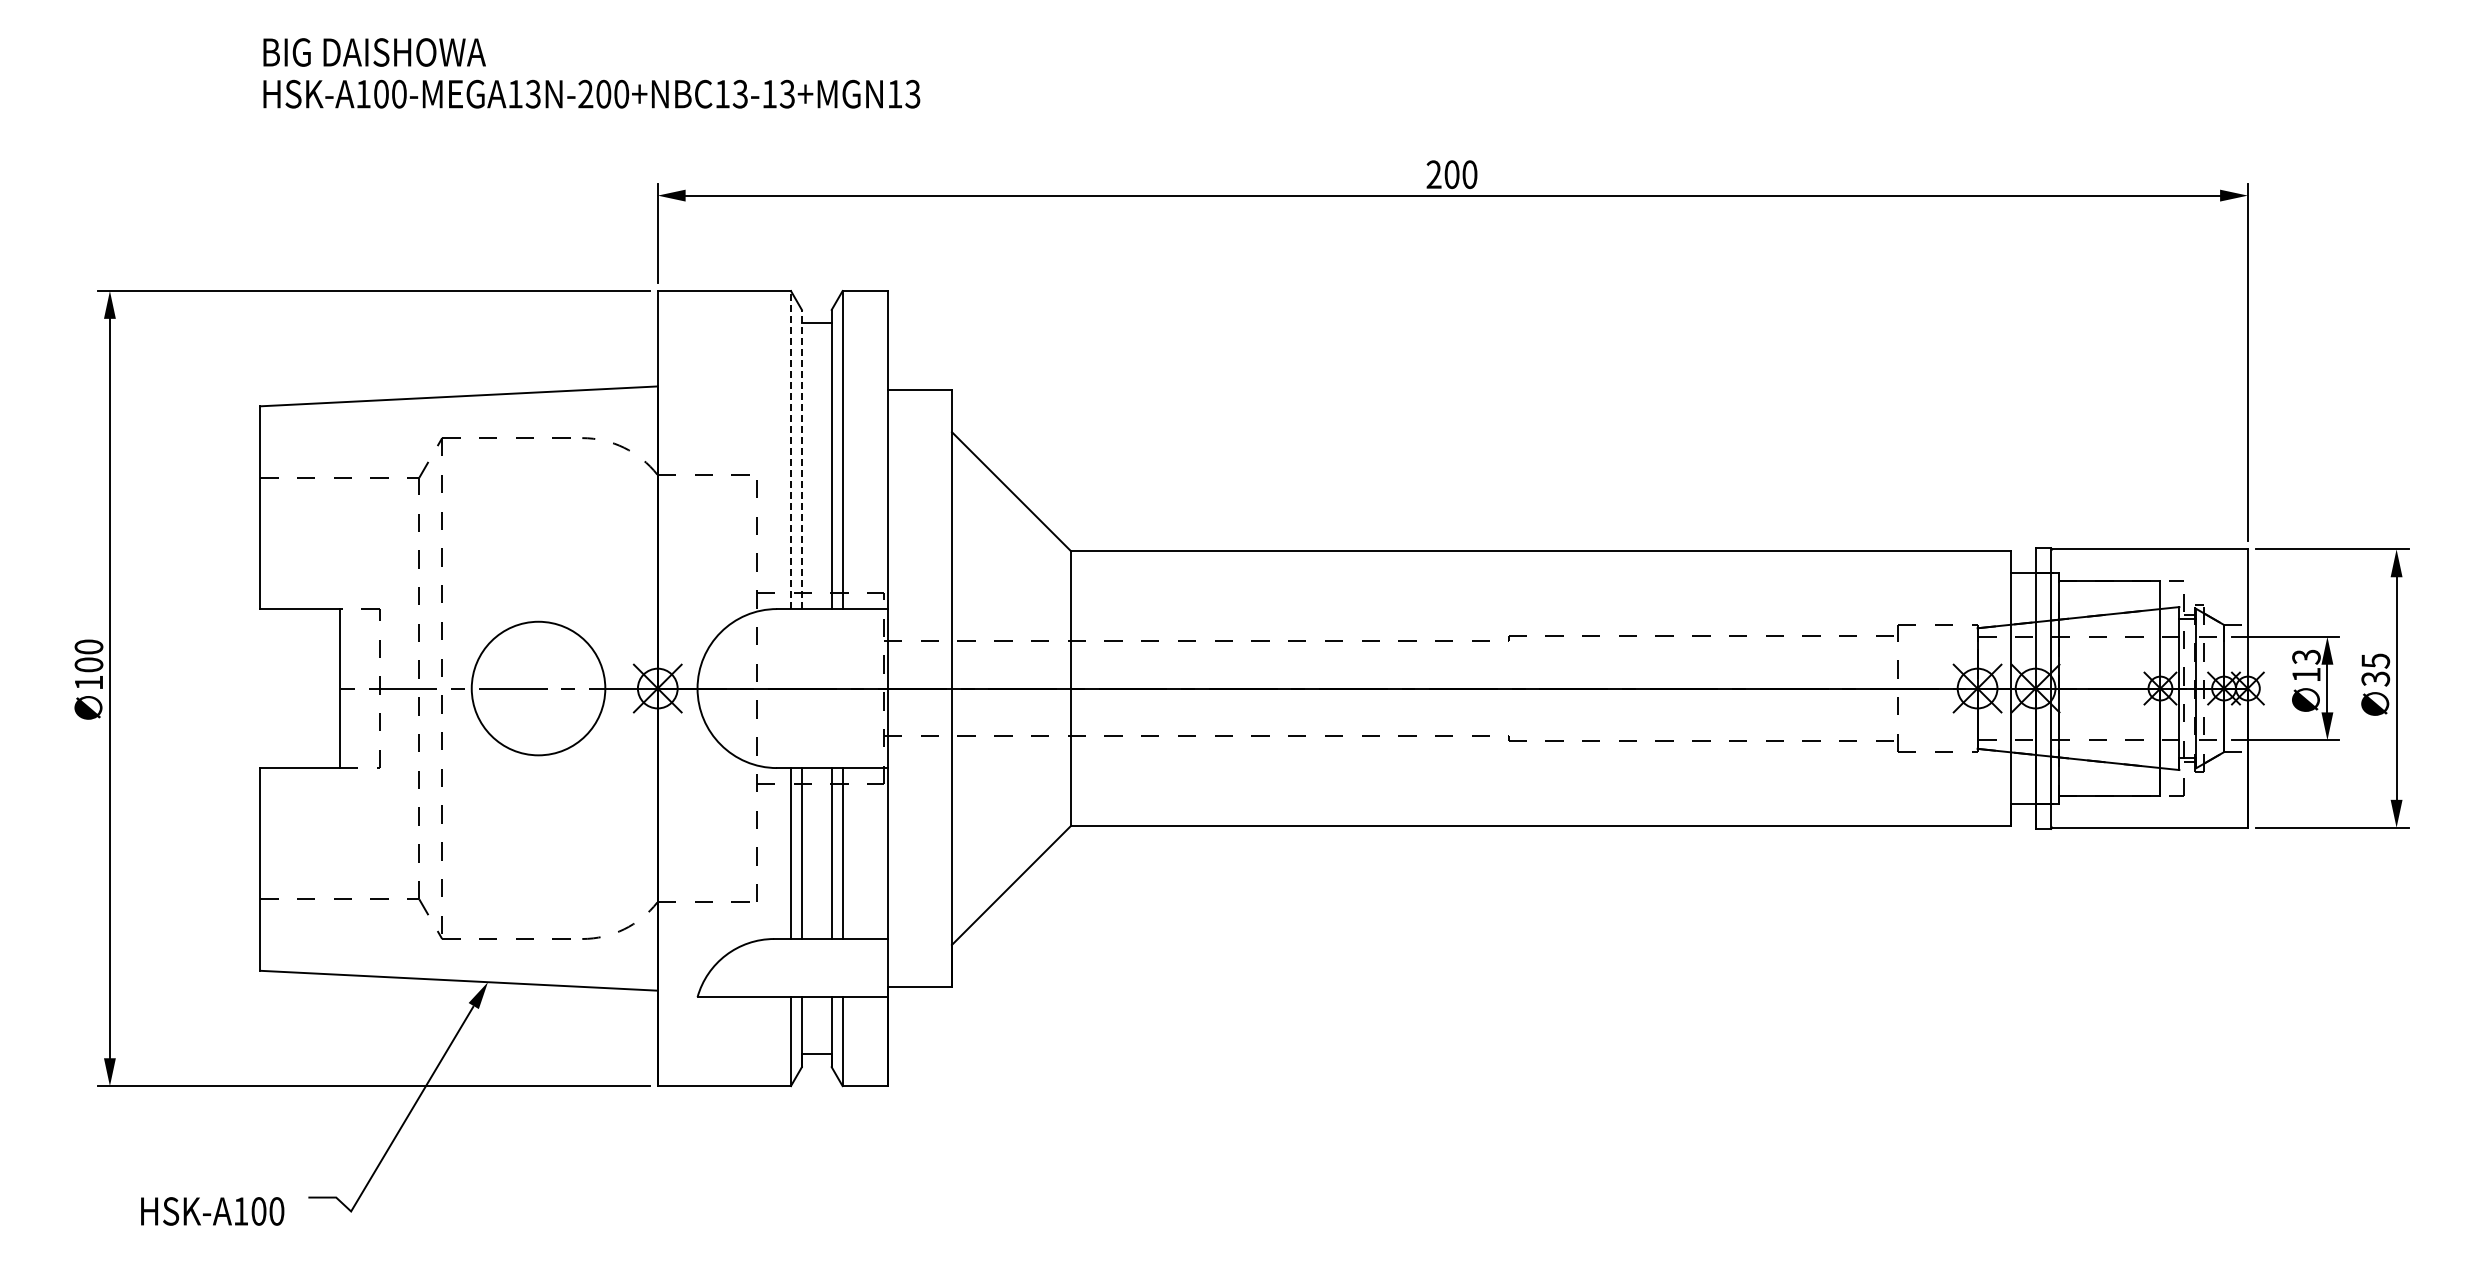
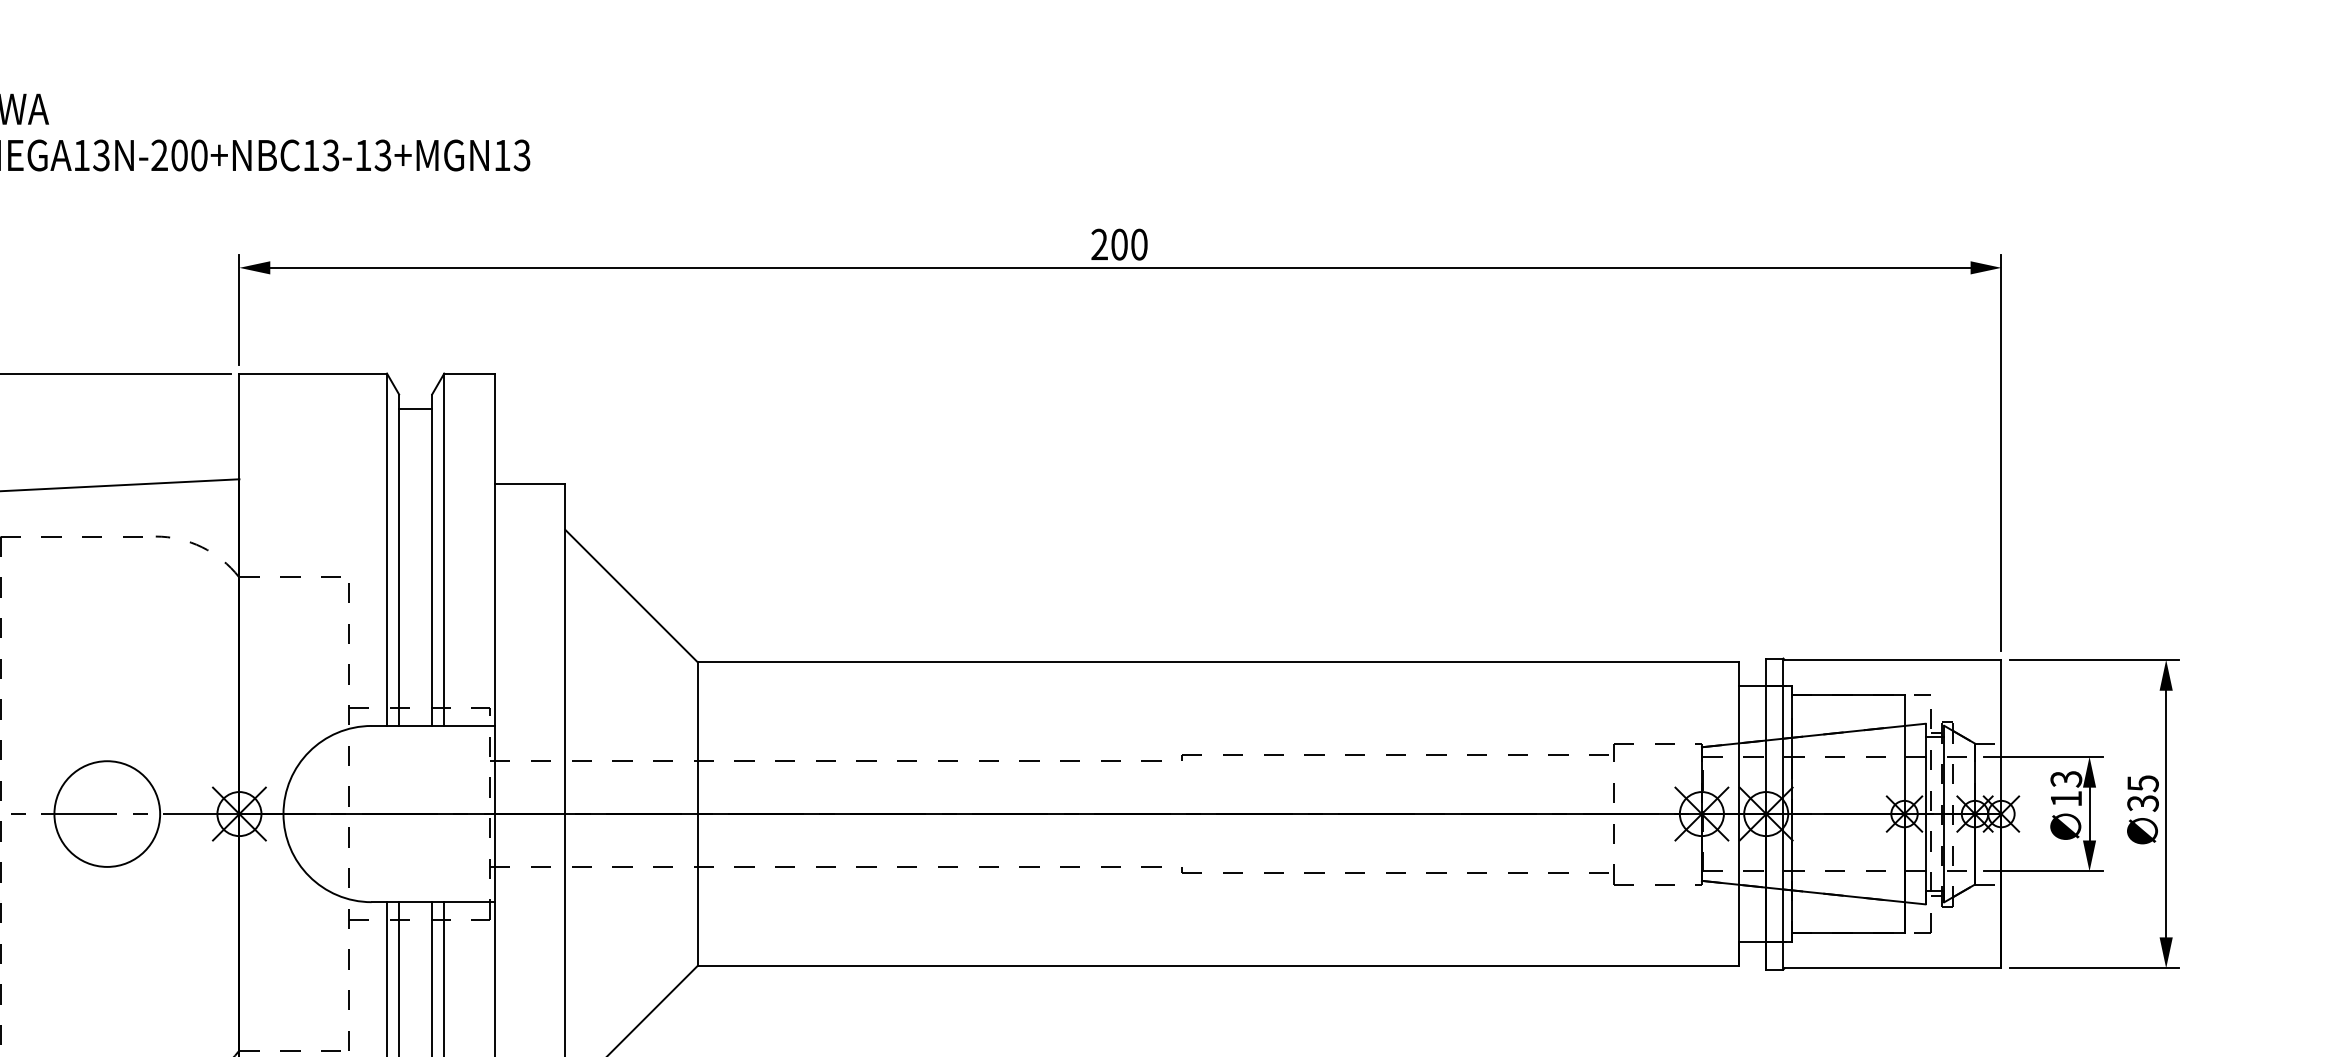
line: (790, 449) -> (386, 549), dashed -> solid
line: (801, 459) -> (398, 560), dashed -> solid
circle: (538, 688) -> (107, 814), size x0.71

